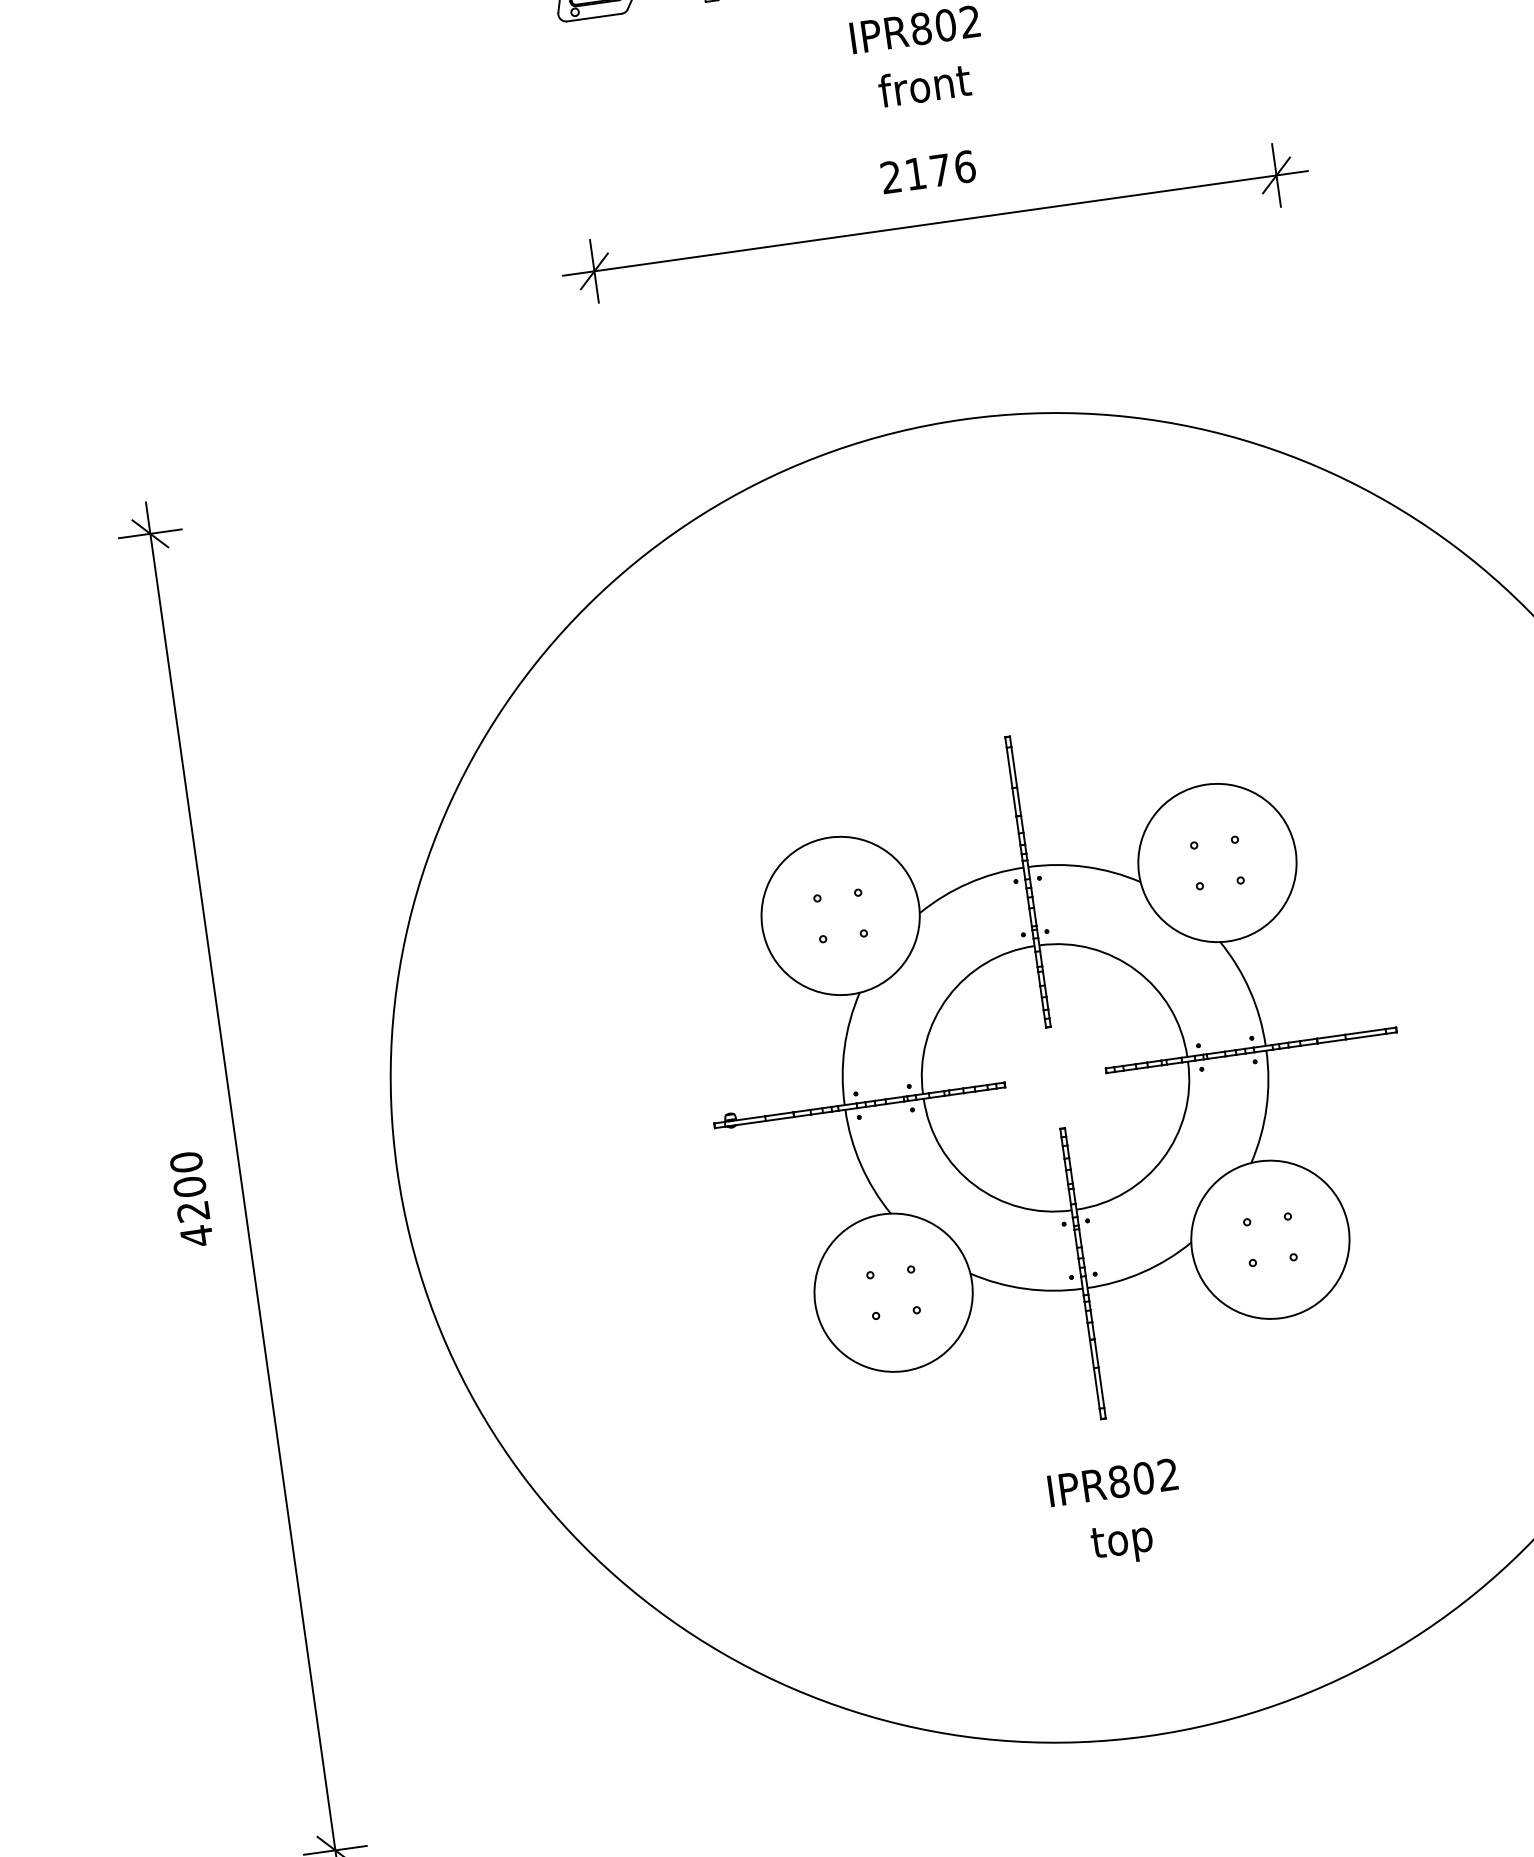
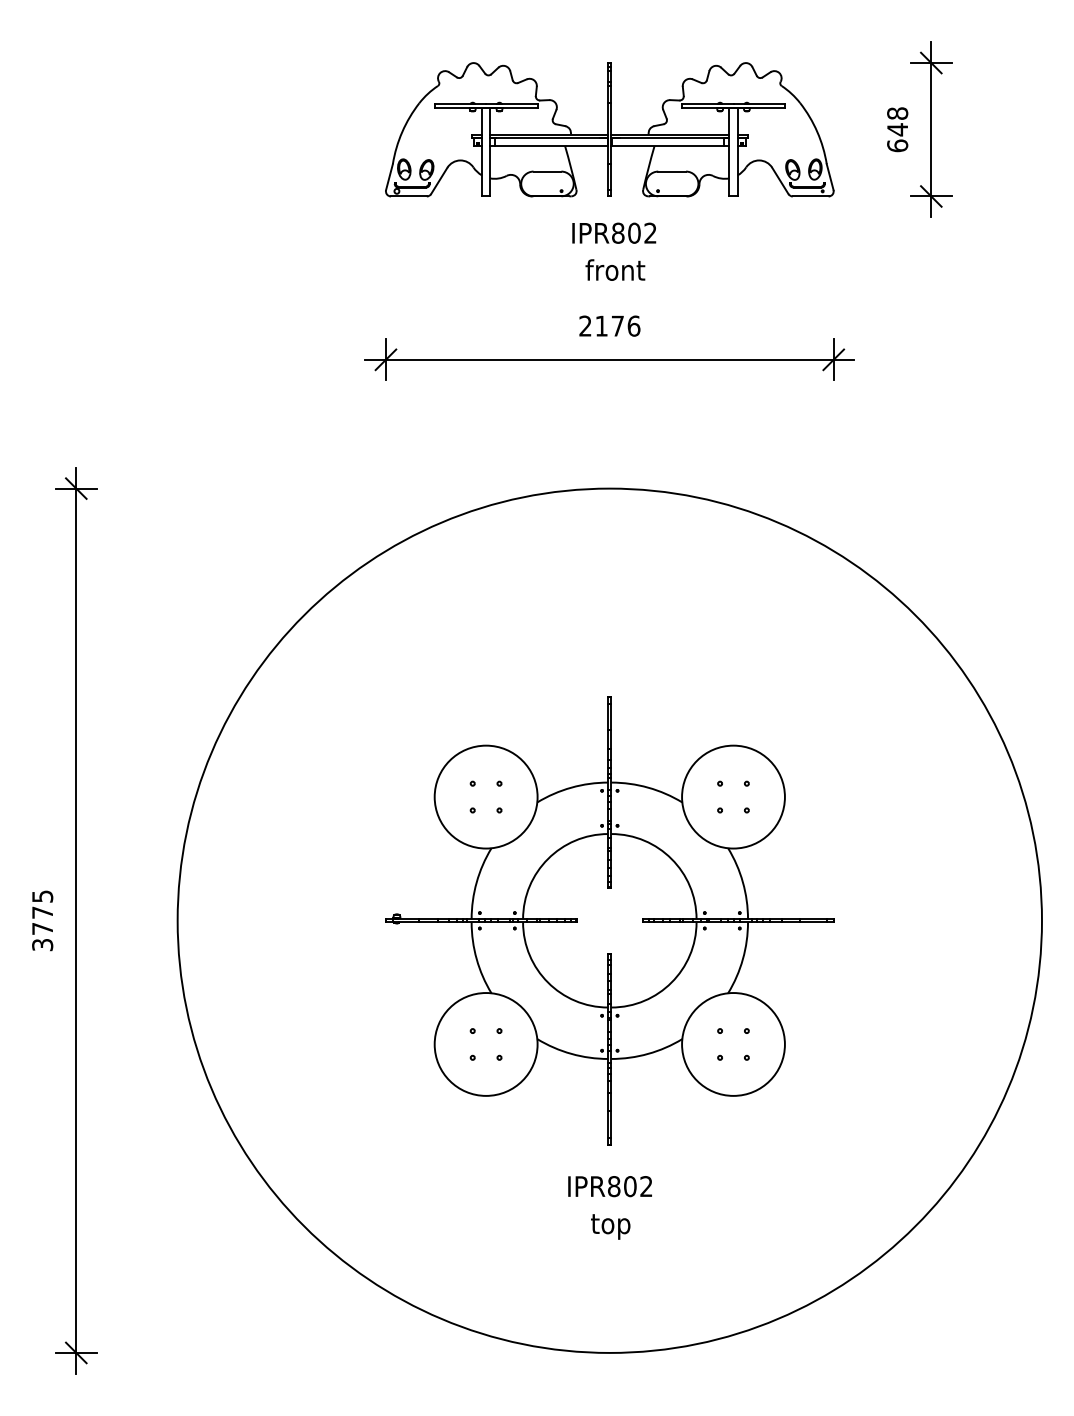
text: (191, 1198) -> (42, 920), 4200 -> 3775

